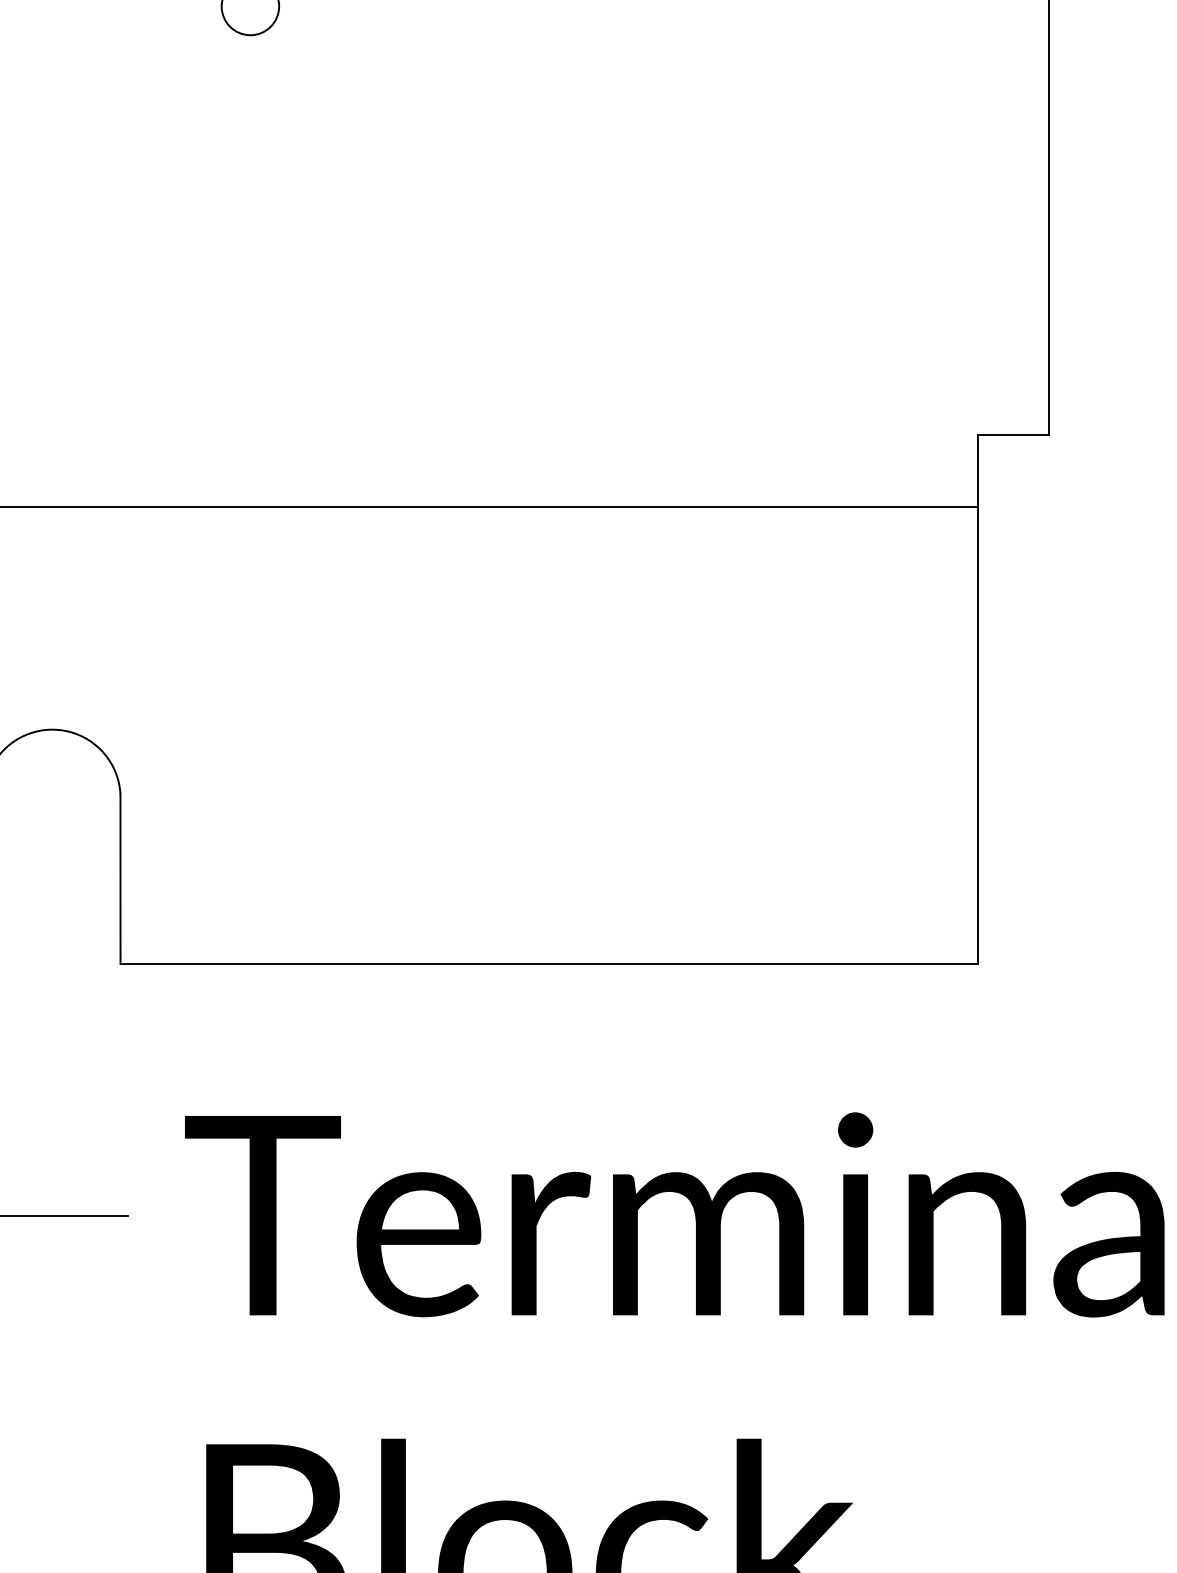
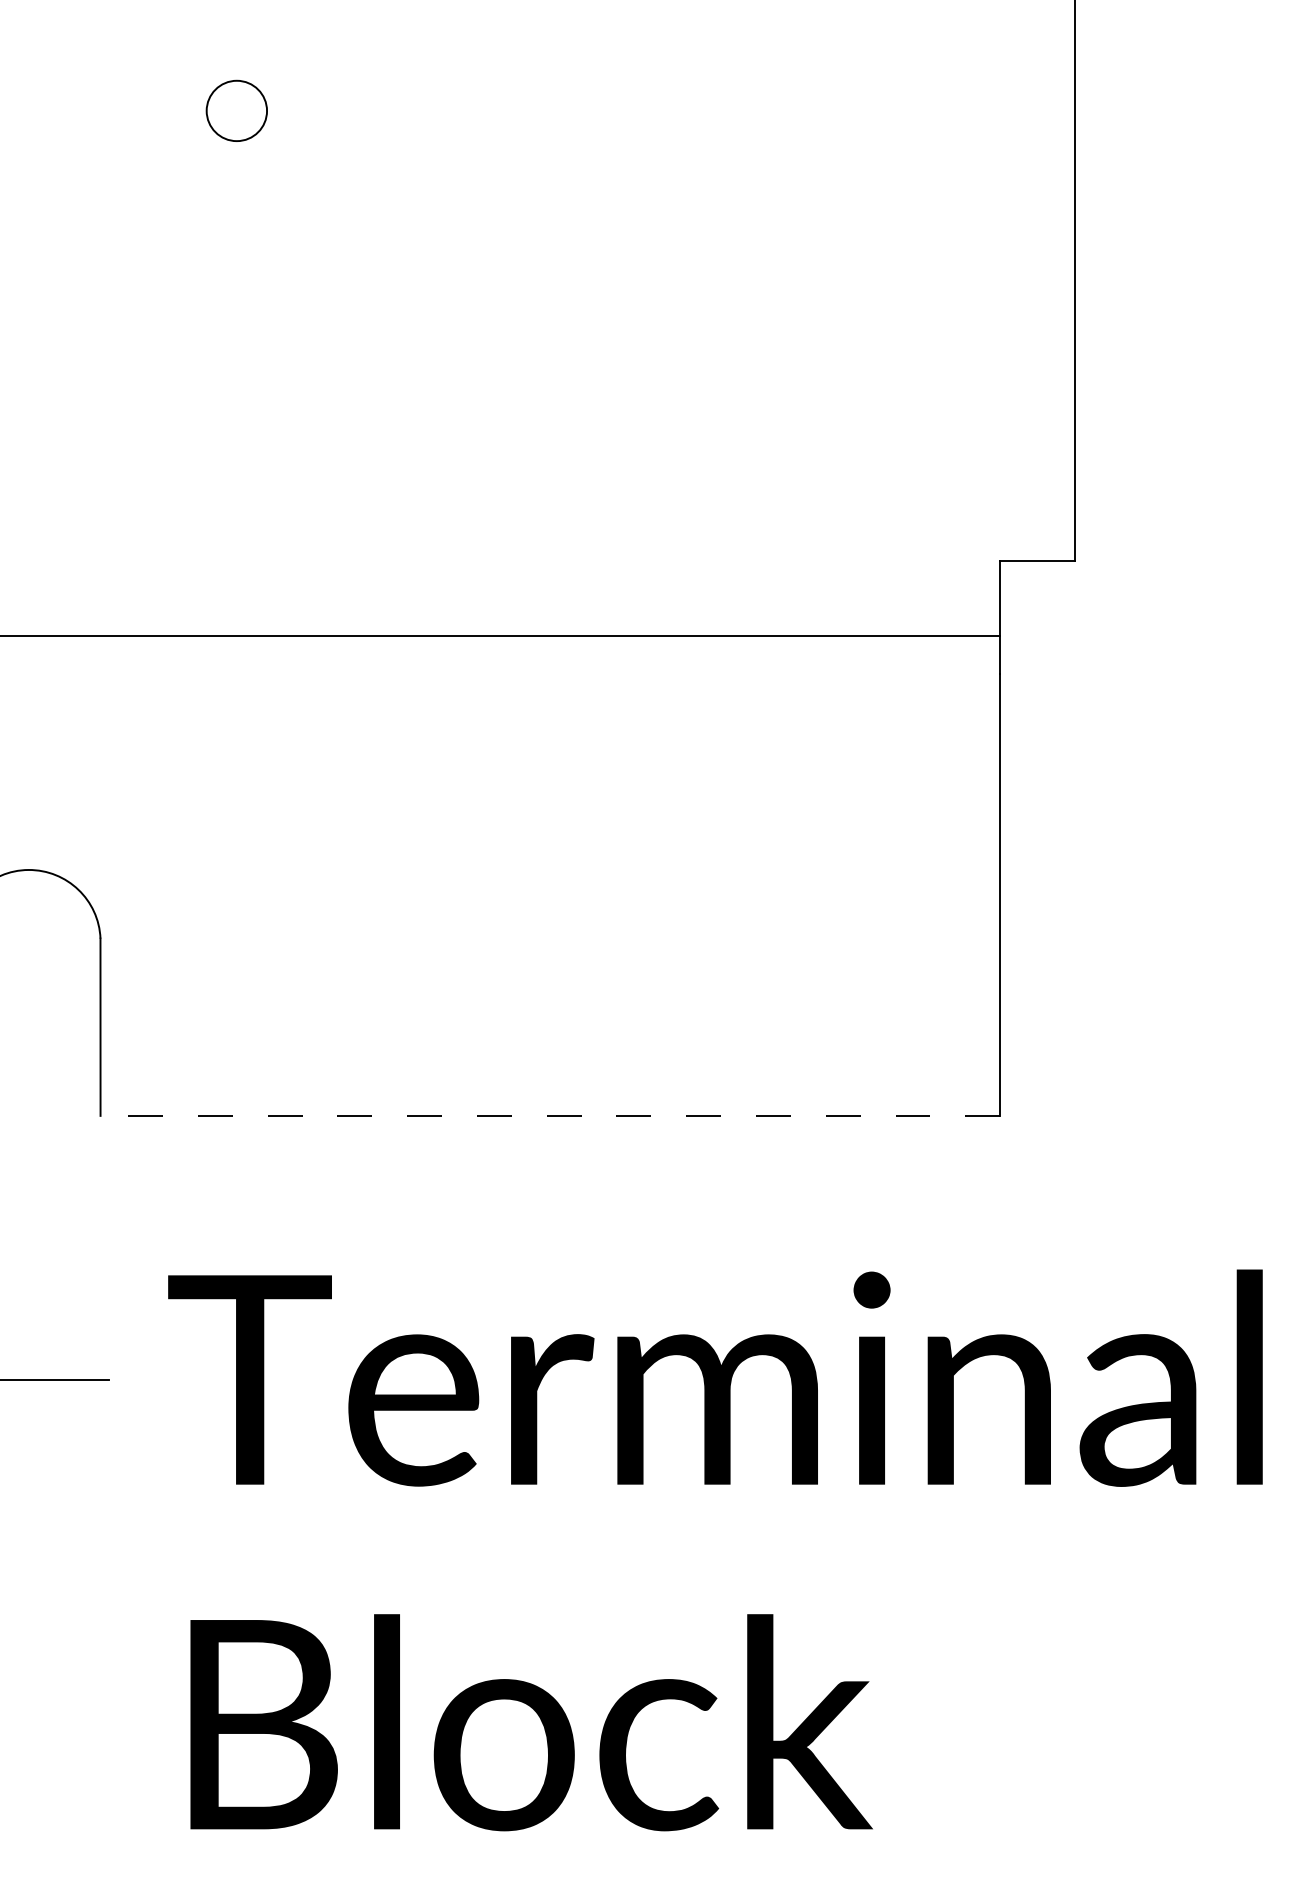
line: (549, 963) -> (550, 1115), solid -> dashed

